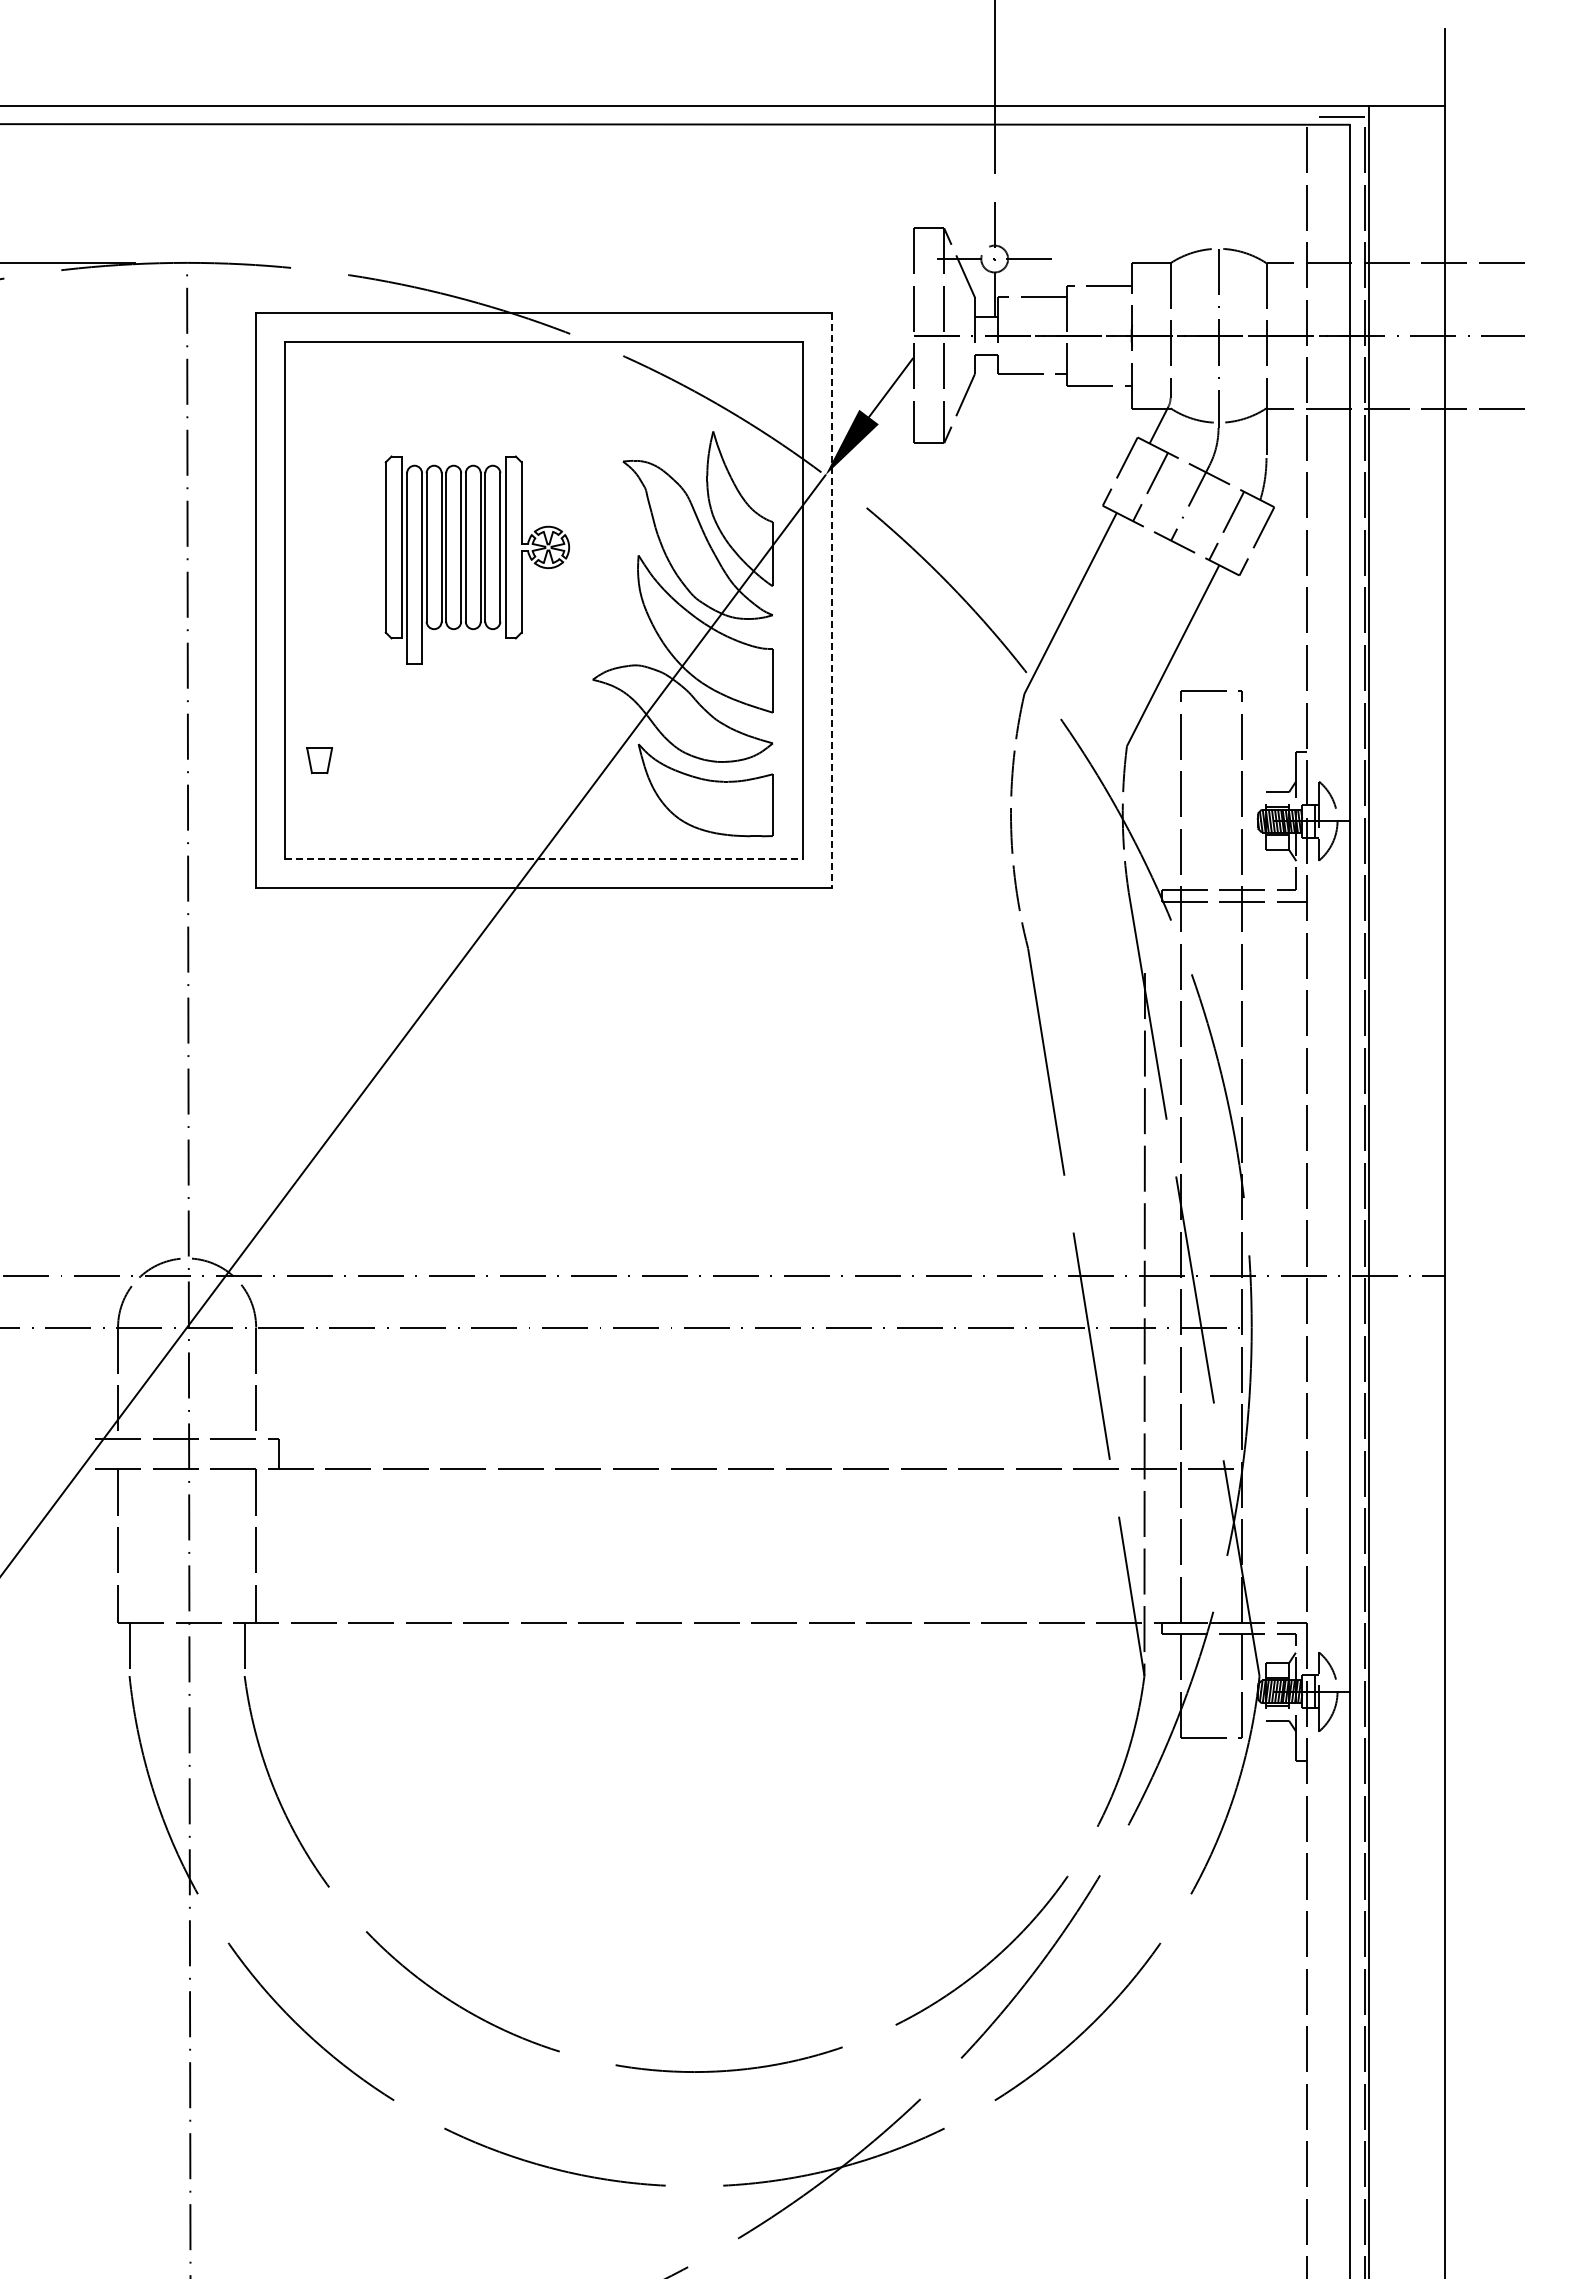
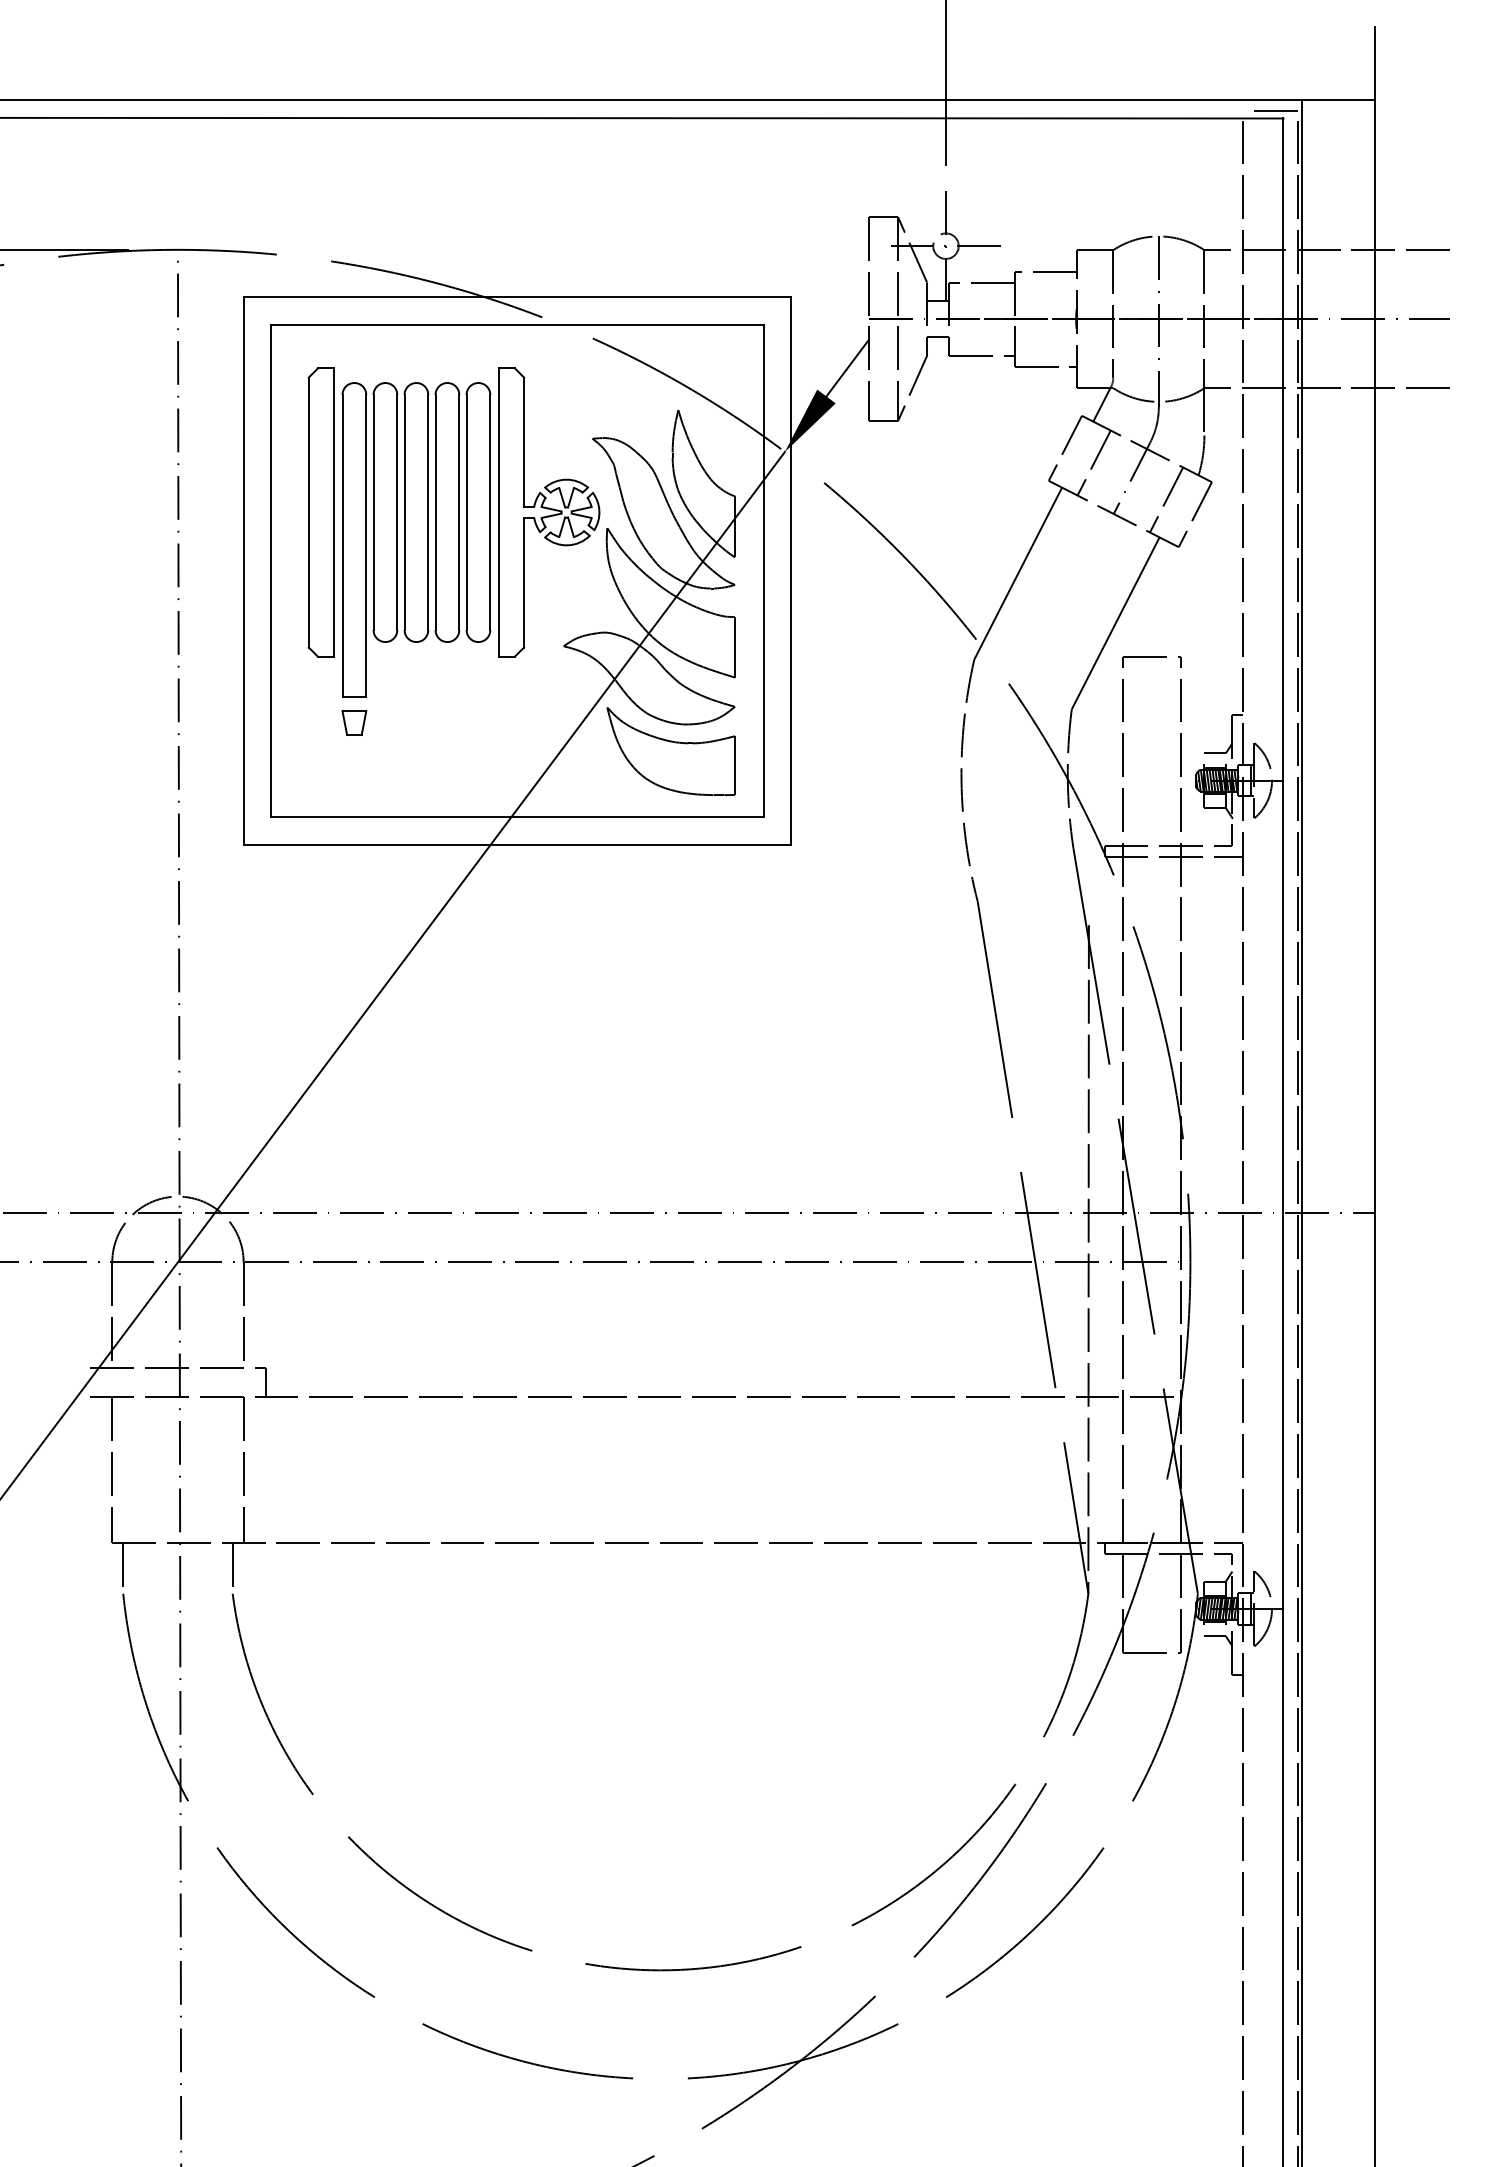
part: (477, 559) -> (454, 531), size x1.67
line: (831, 600) -> (790, 570), dashed -> solid
part: (319, 760) -> (354, 723), moved
line: (543, 859) -> (516, 817), dashed -> solid

